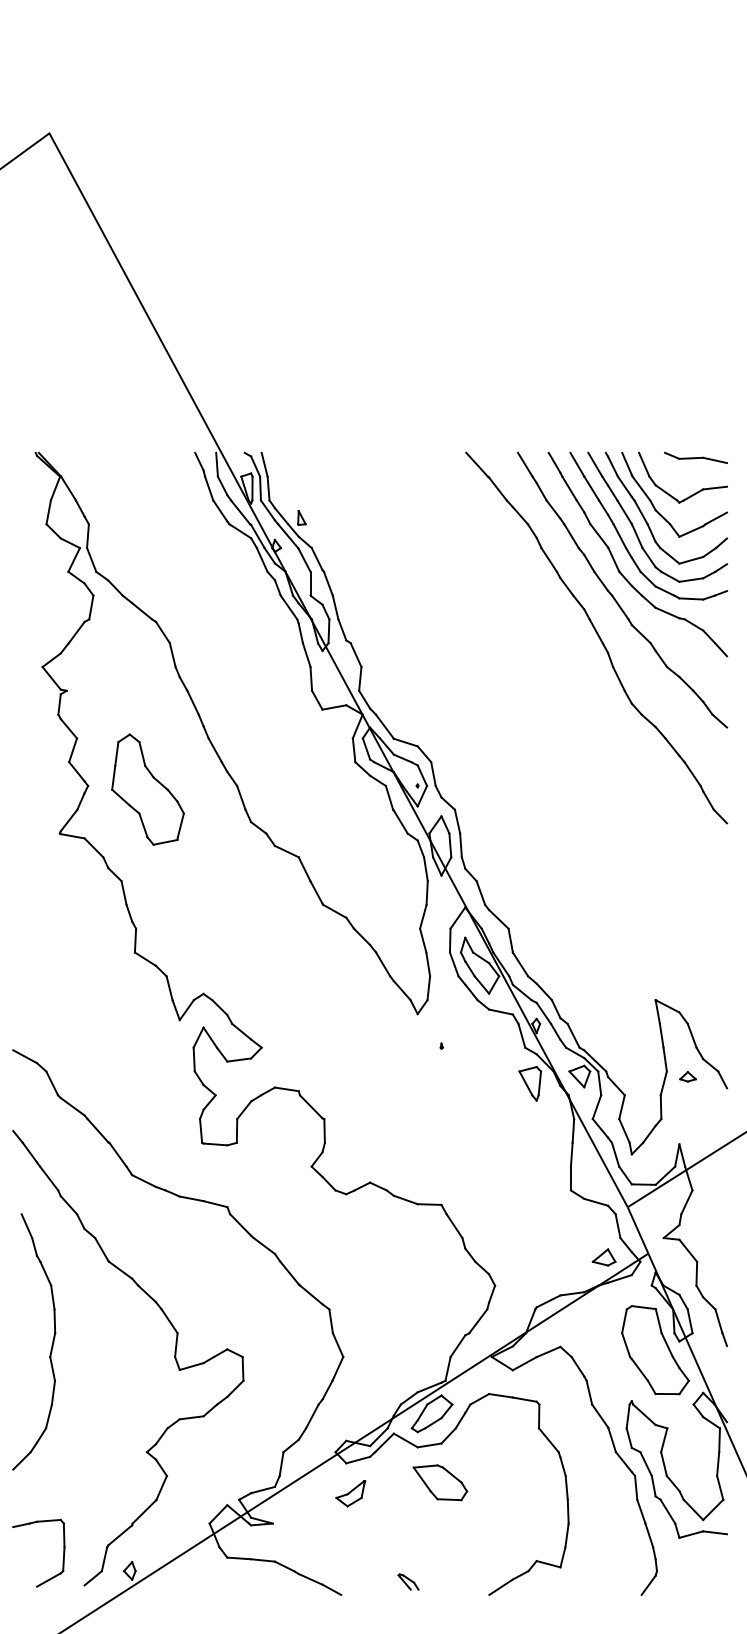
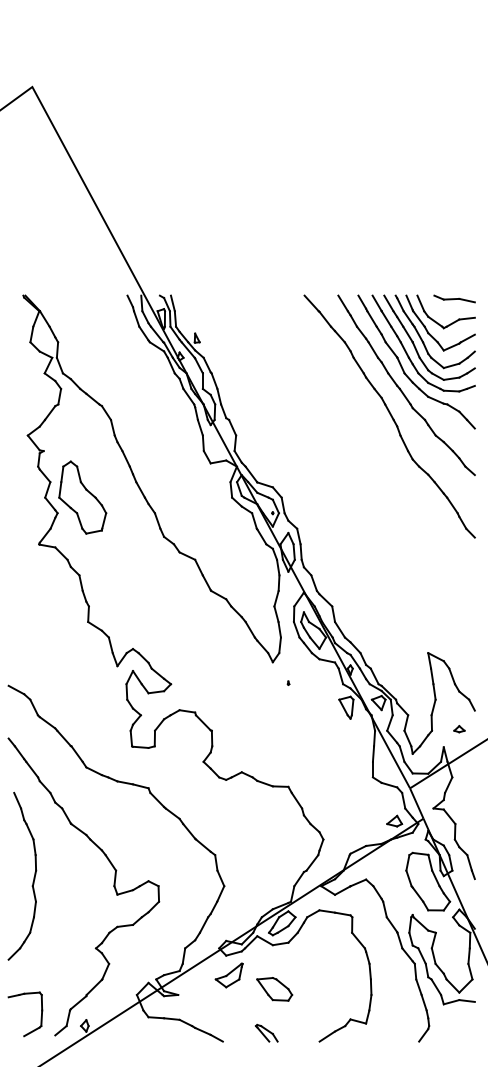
part: (147, 789) -> (82, 497), moved
part: (688, 1077) -> (459, 729), moved
part: (440, 1483) -> (274, 989), moved
part: (349, 1493) -> (228, 975), size x1.43
part: (407, 1581) -> (266, 1032), size x1.67

